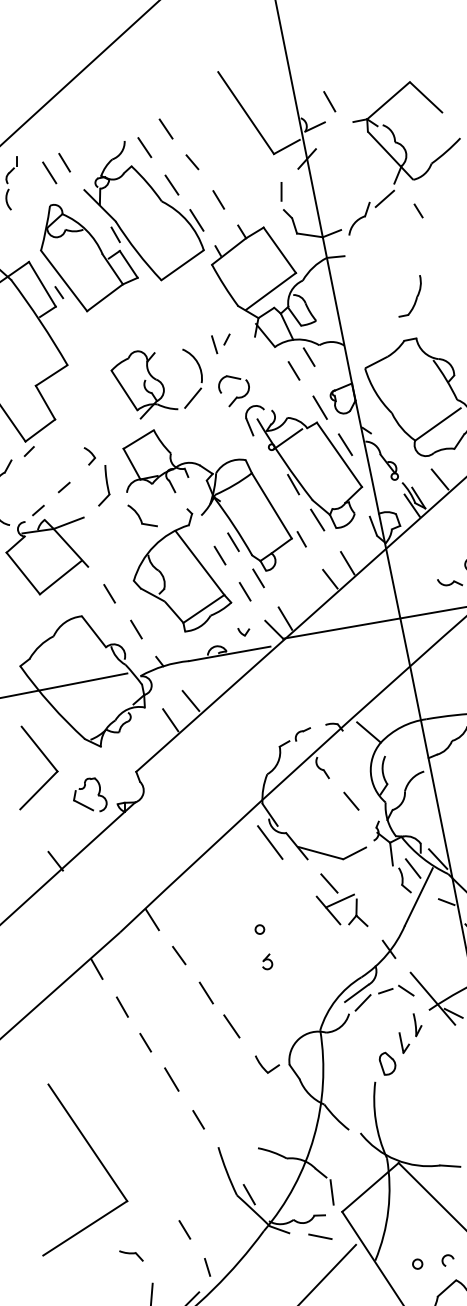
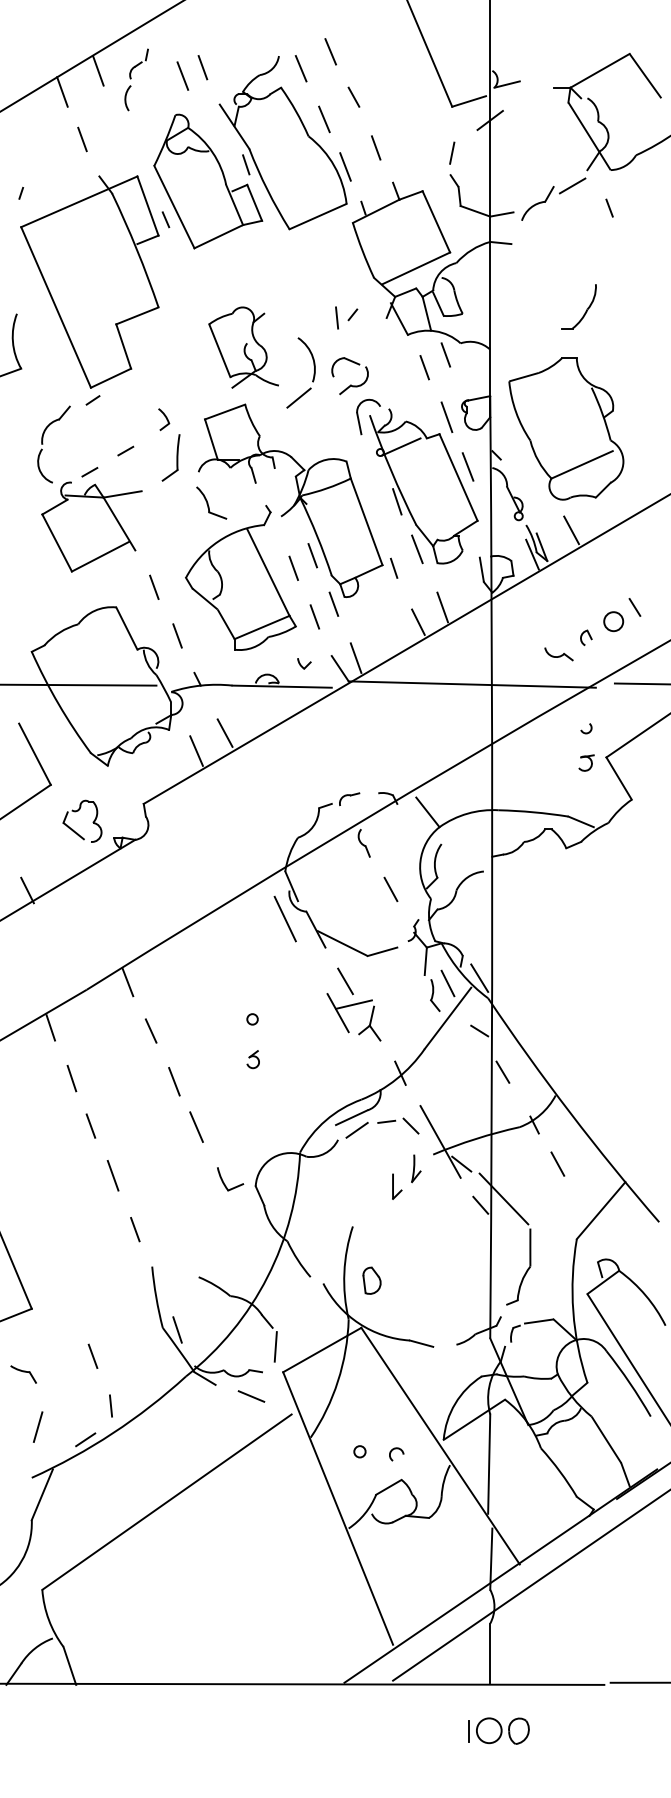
line: (329, 101) -> (530, 57), removed
part: (200, 375) -> (313, 373), moved
part: (387, 1063) -> (371, 1280), moved

